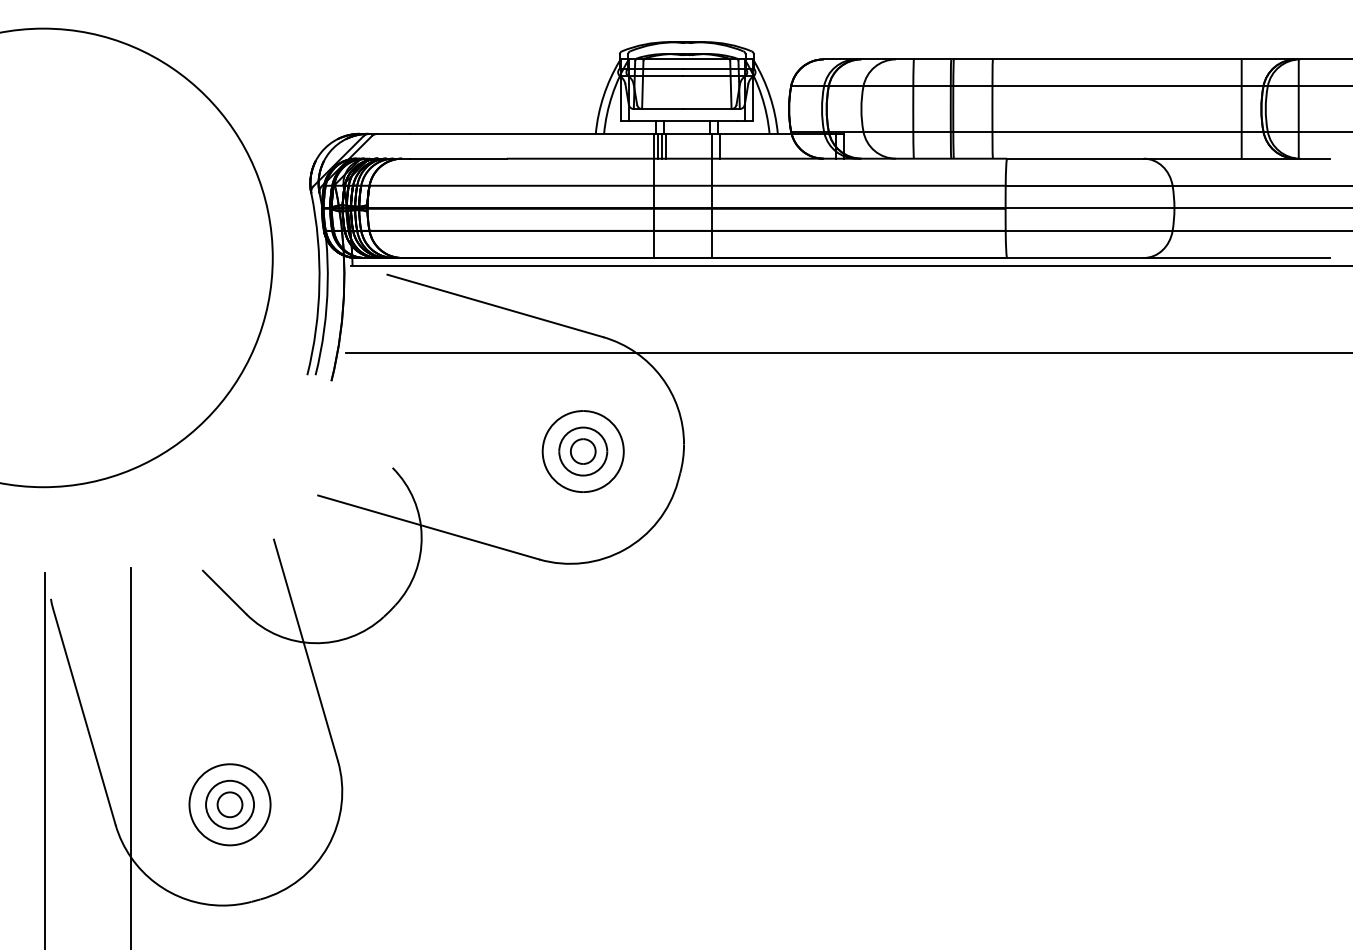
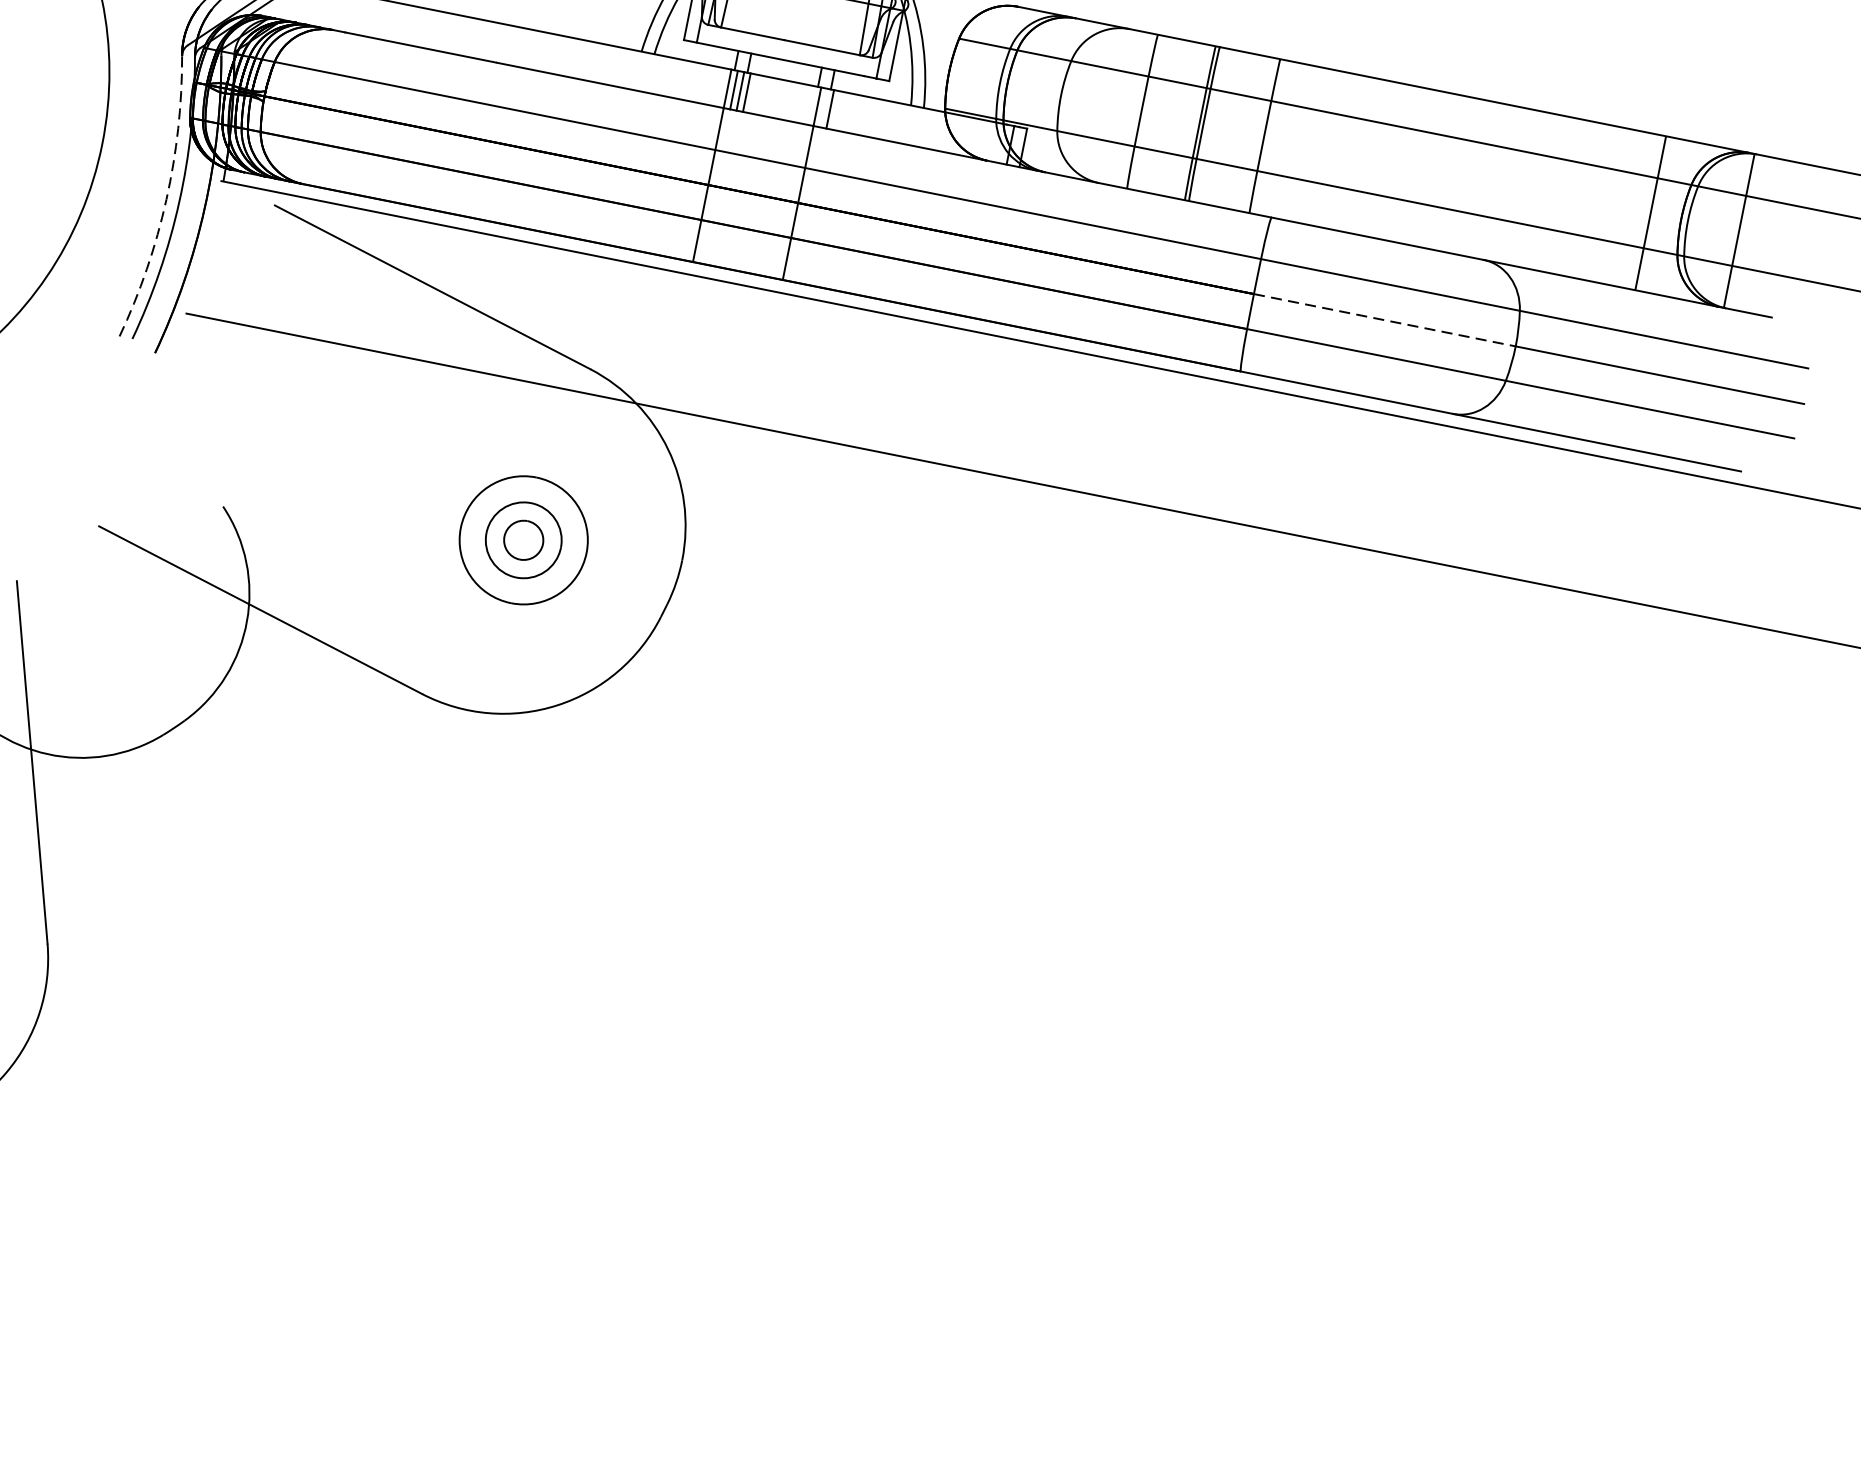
line: (1090, 208) -> (1385, 320), solid -> dashed
arc: (319, 284) -> (166, 199), solid -> dashed

